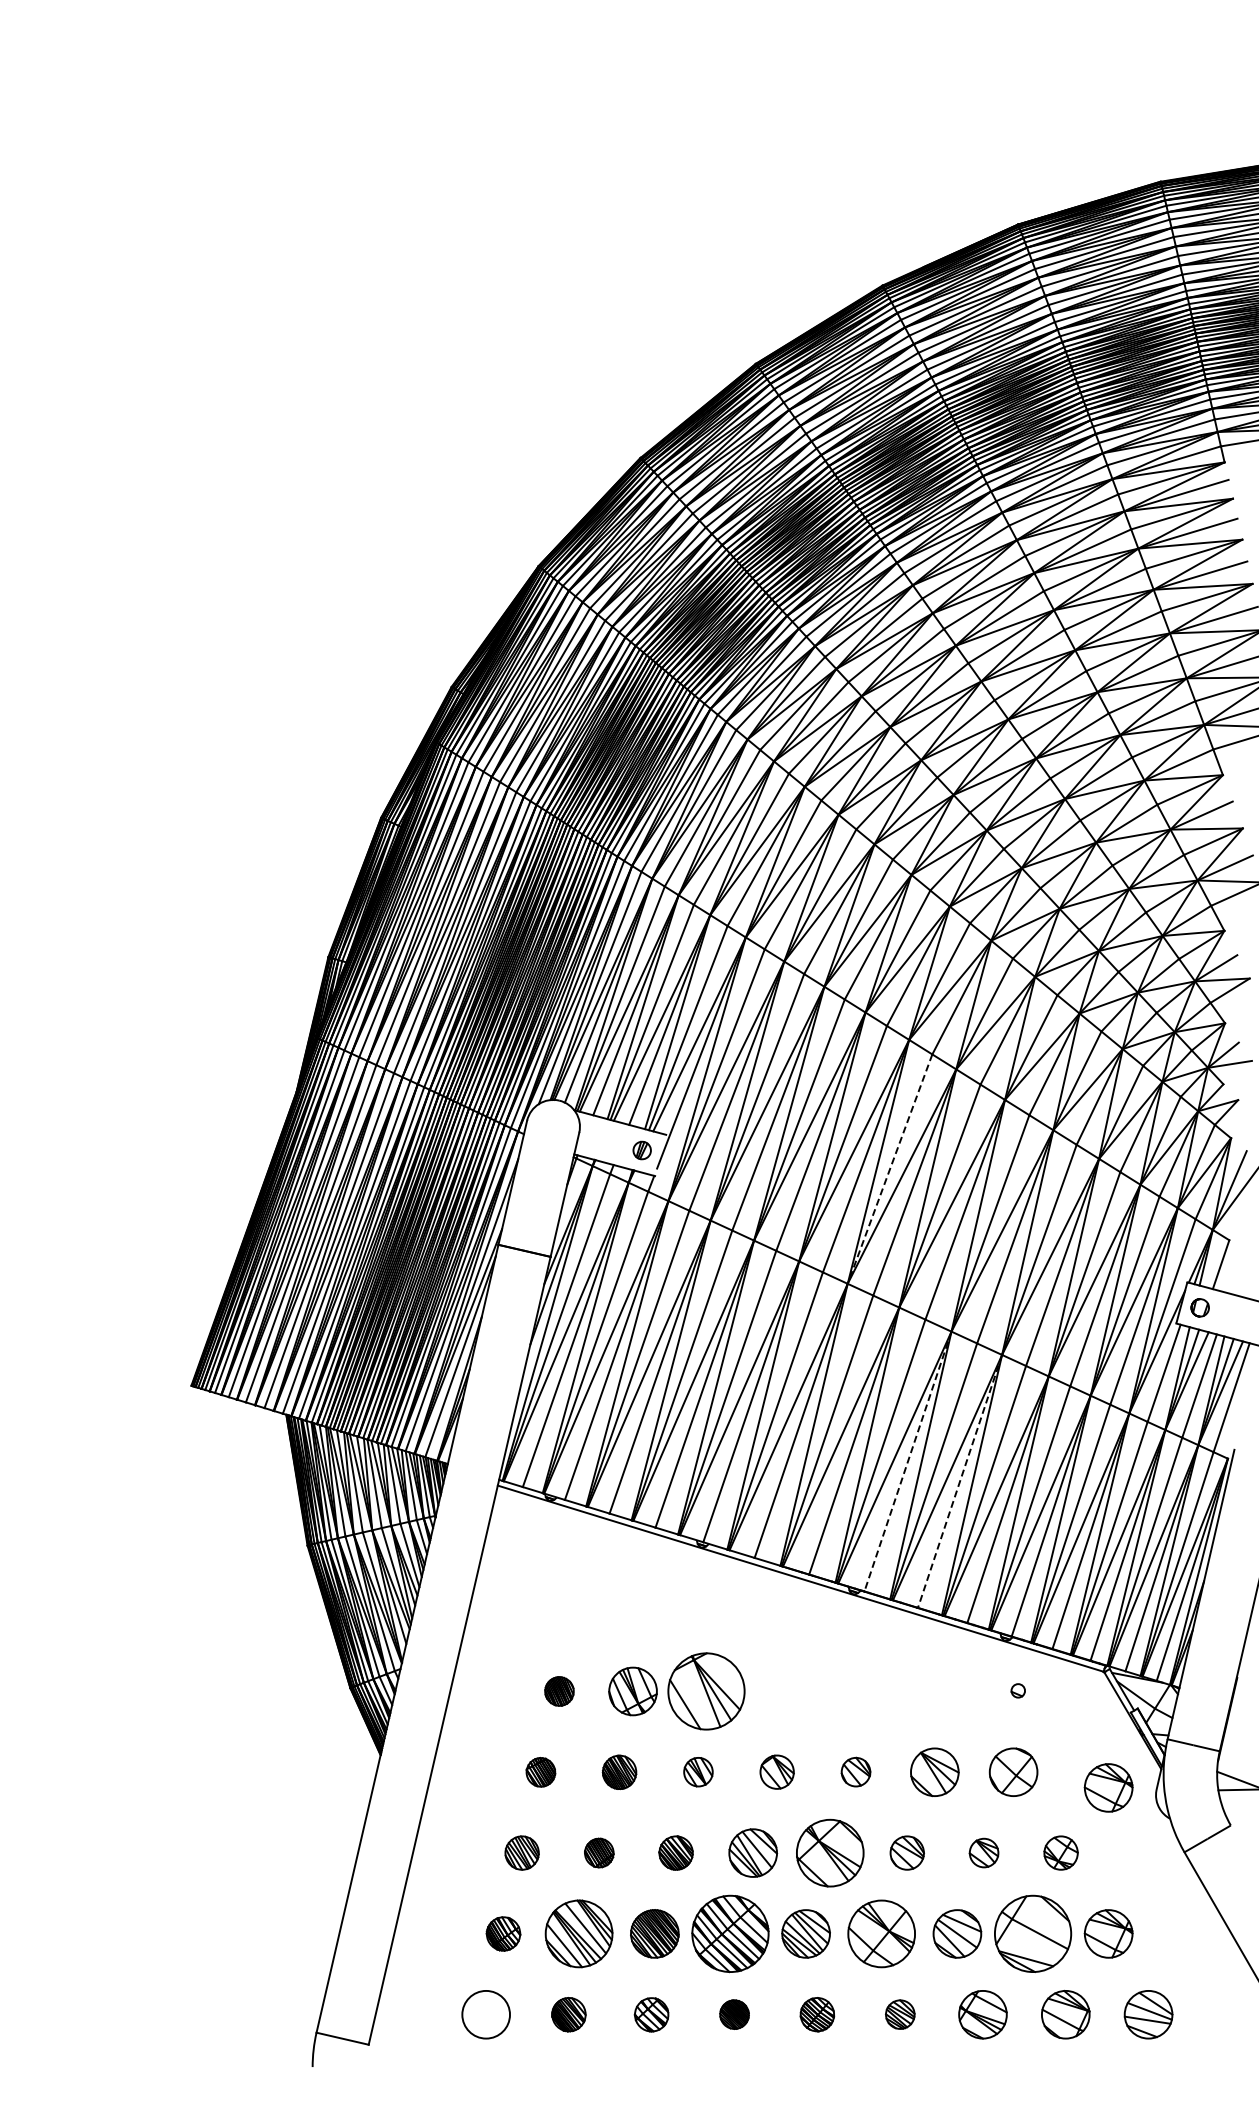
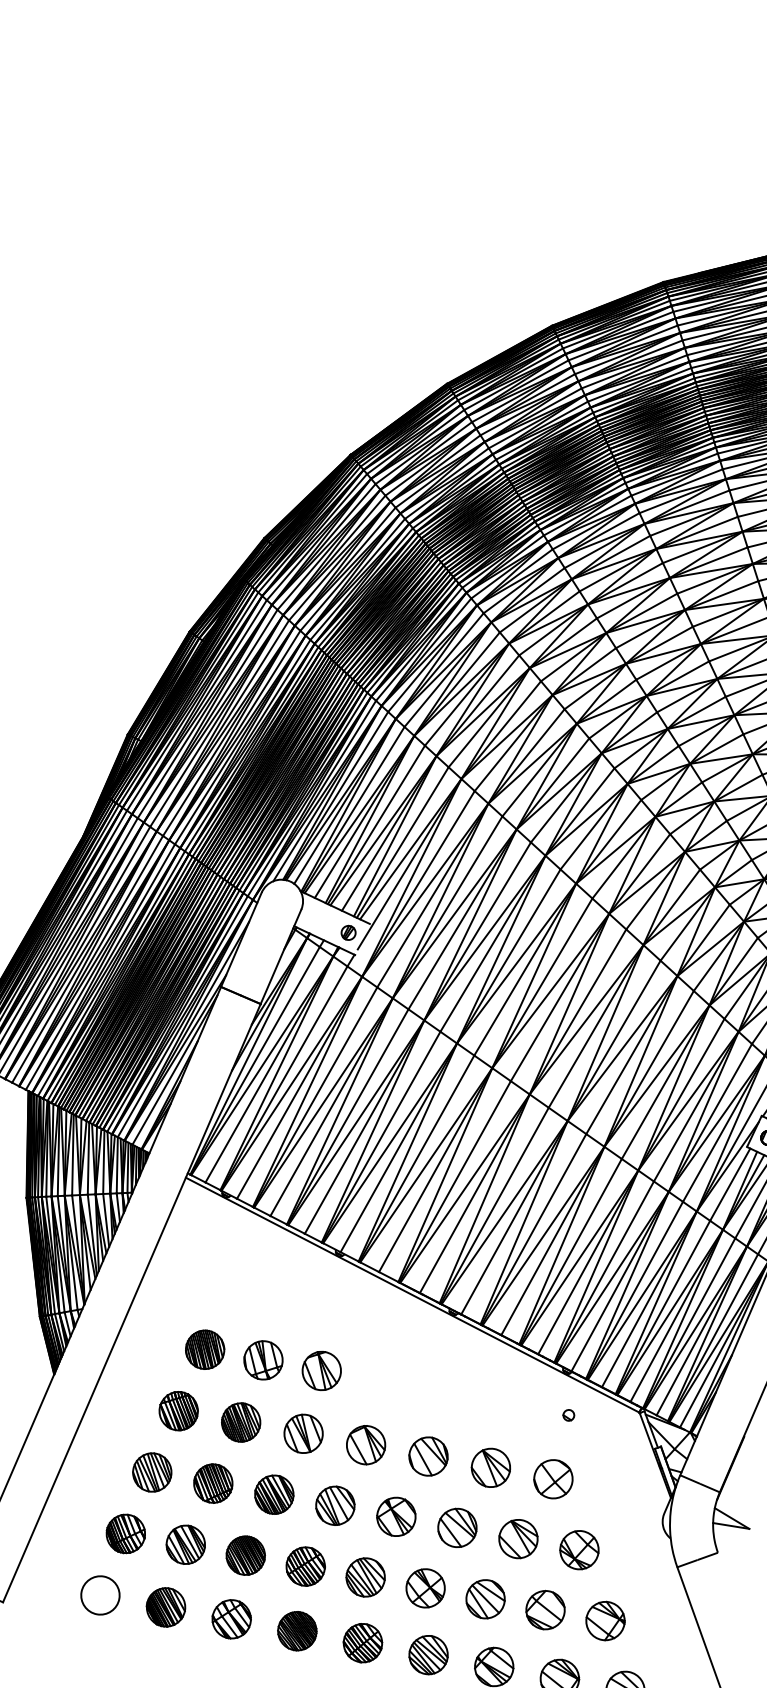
line: (889, 1169) -> (541, 983), dashed -> solid
line: (907, 1462) -> (513, 1218), dashed -> solid
line: (959, 1481) -> (552, 1240), dashed -> solid
part: (559, 1691) -> (205, 1349), size x1.67
part: (706, 1691) -> (321, 1370), size x0.62
part: (698, 1771) -> (303, 1433), size x1.67
part: (776, 1771) -> (365, 1444), size x1.43
part: (855, 1771) -> (428, 1455), size x1.67
part: (540, 1772) -> (178, 1411), size x1.67
part: (619, 1772) -> (241, 1422), size x1.43
part: (1108, 1787) -> (626, 1504), removed
part: (521, 1852) -> (151, 1471), size x1.43
part: (599, 1852) -> (213, 1483), size x1.67
part: (675, 1852) -> (273, 1494), size x1.43
part: (829, 1852) -> (395, 1516), size x0.71
part: (907, 1852) -> (457, 1527), size x1.43
part: (983, 1852) -> (518, 1538), size x1.67
part: (1060, 1852) -> (579, 1549), size x1.43
part: (503, 1933) -> (125, 1533), size x1.43
part: (579, 1933) -> (186, 1544), size x0.71
part: (730, 1933) -> (305, 1566), size x0.62
part: (881, 1933) -> (425, 1588), size x0.71
part: (1032, 1933) -> (545, 1609), size x0.62
part: (568, 2014) -> (165, 1607), size x1.43
part: (651, 2014) -> (231, 1619), size x1.43
part: (734, 2014) -> (297, 1631), size x1.67
part: (817, 2014) -> (363, 1642), size x1.43
part: (900, 2014) -> (428, 1654), size x1.67

